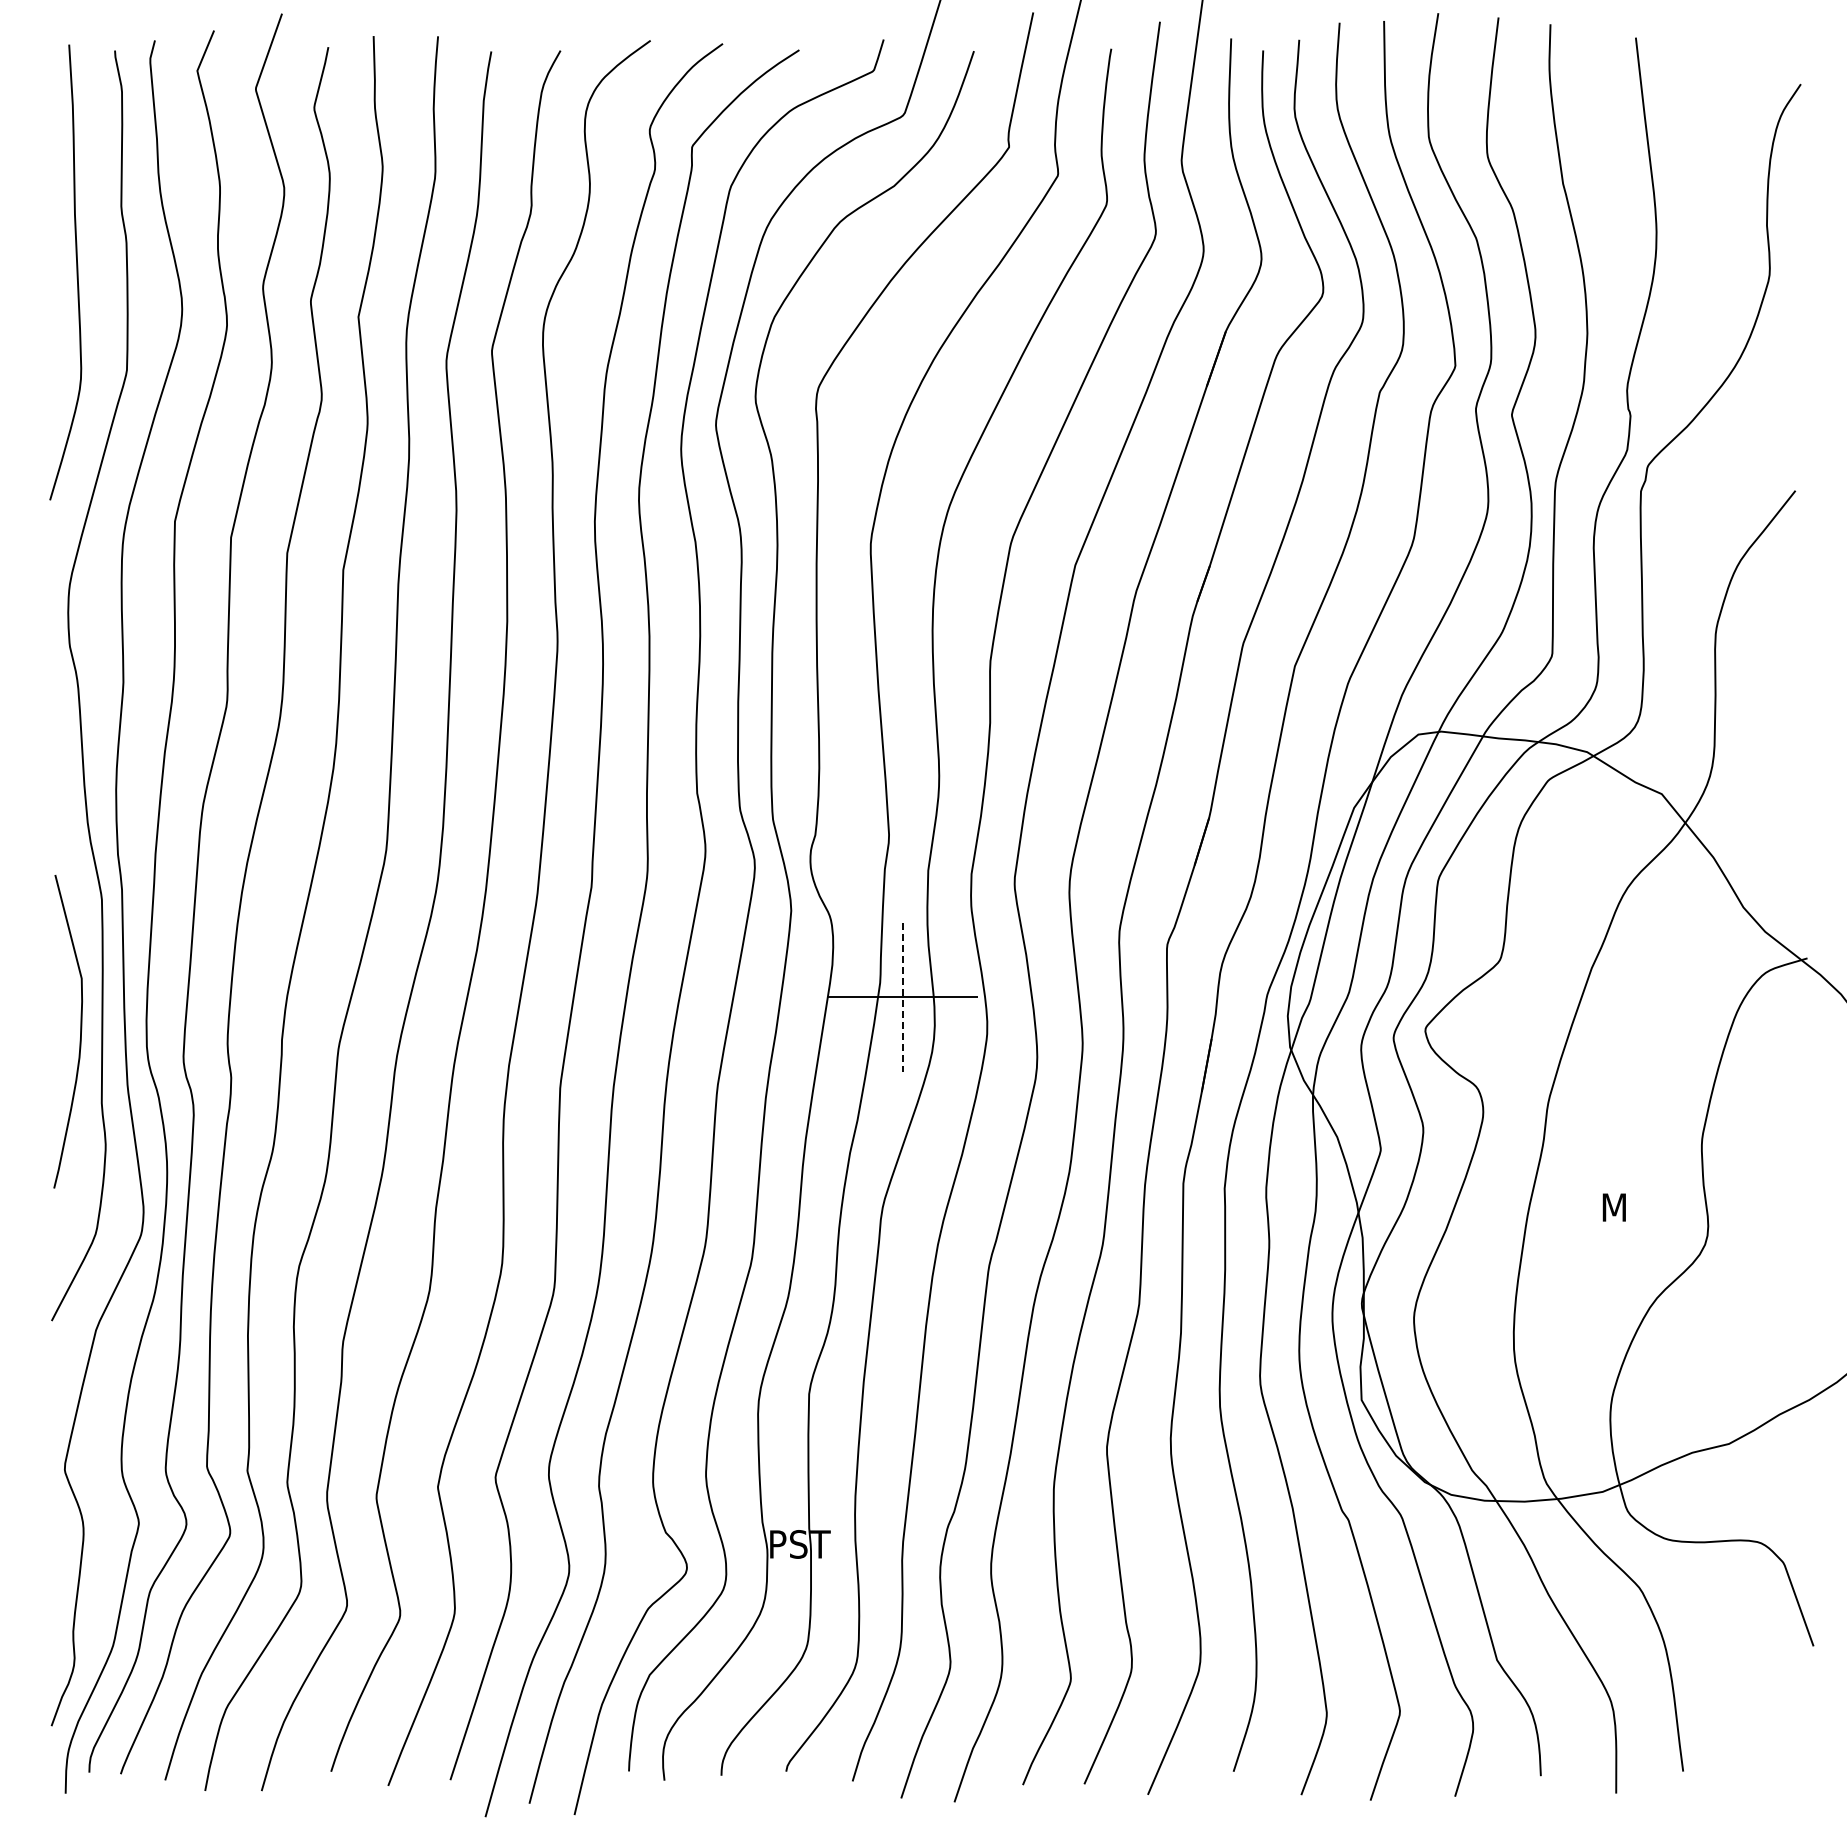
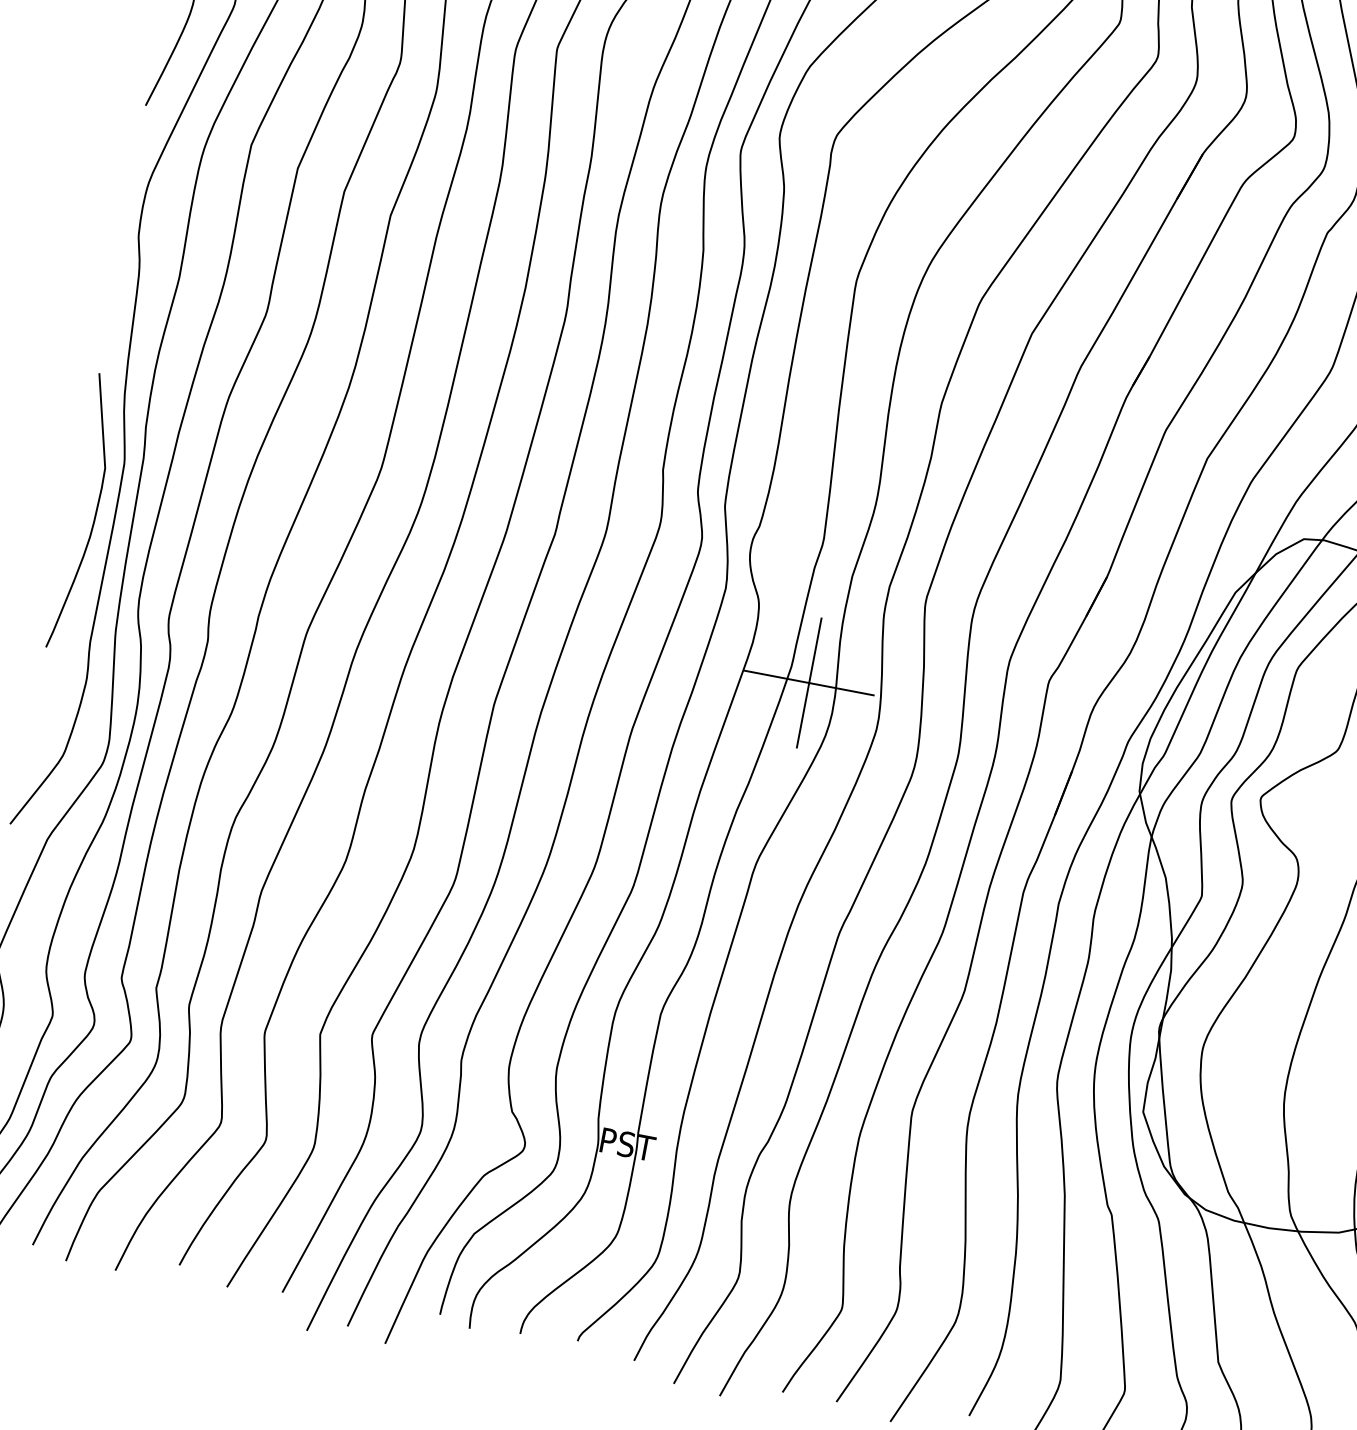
line: (903, 997) -> (809, 683), dashed -> solid
curve: (80, 1031) -> (95, 514), moved

